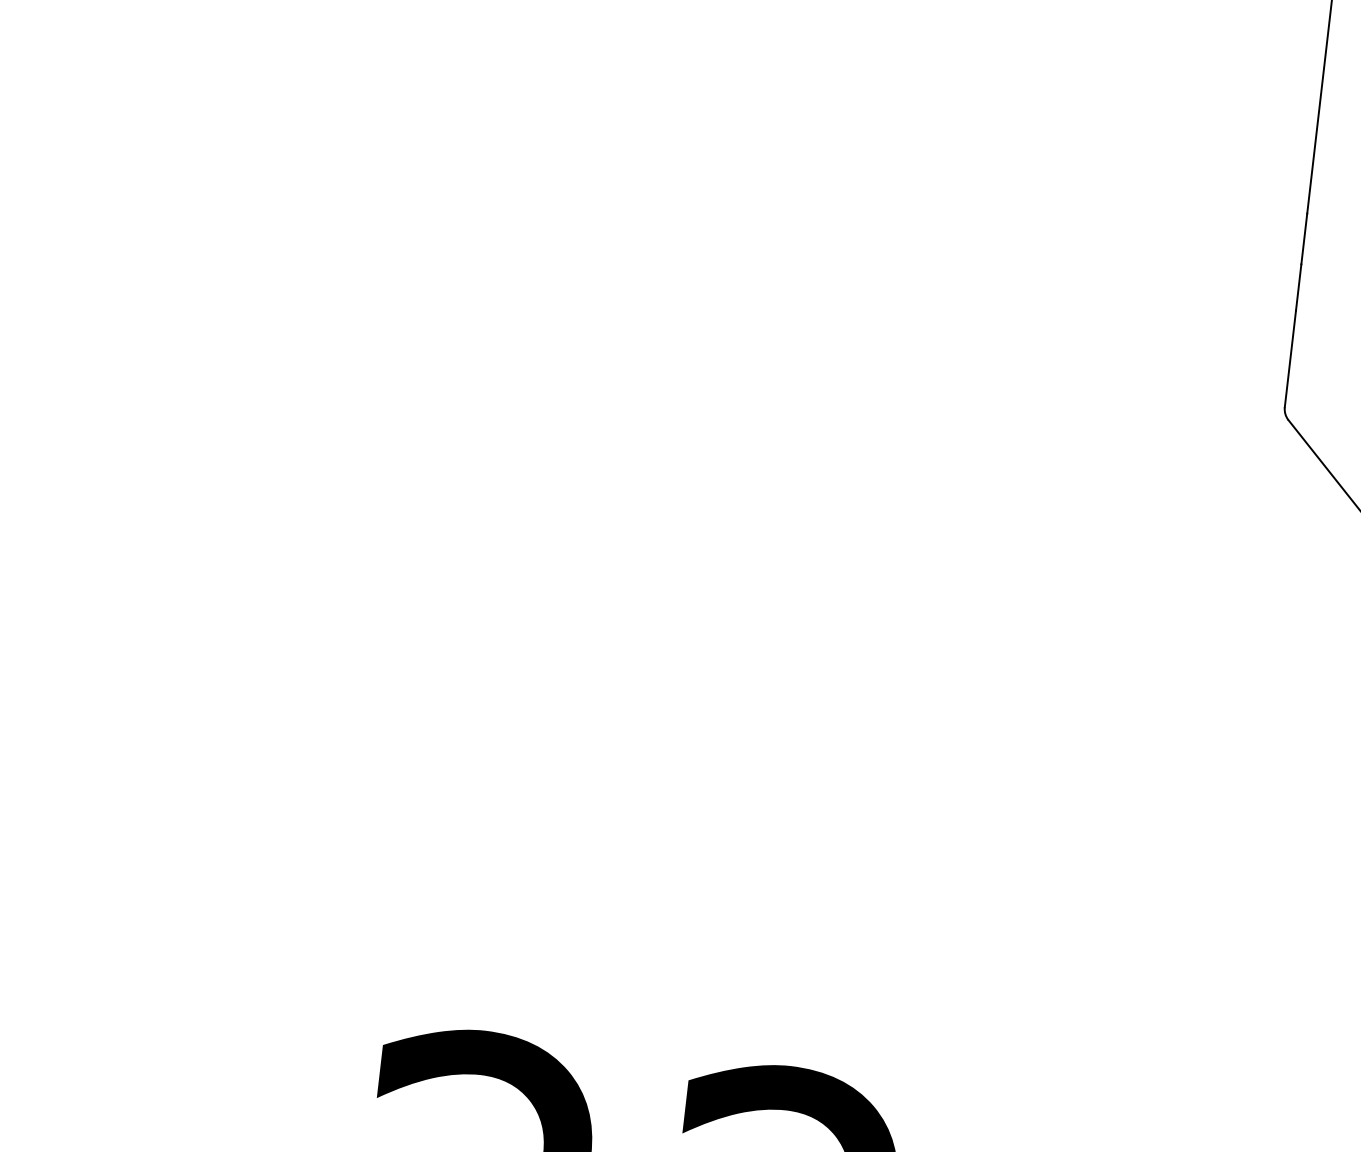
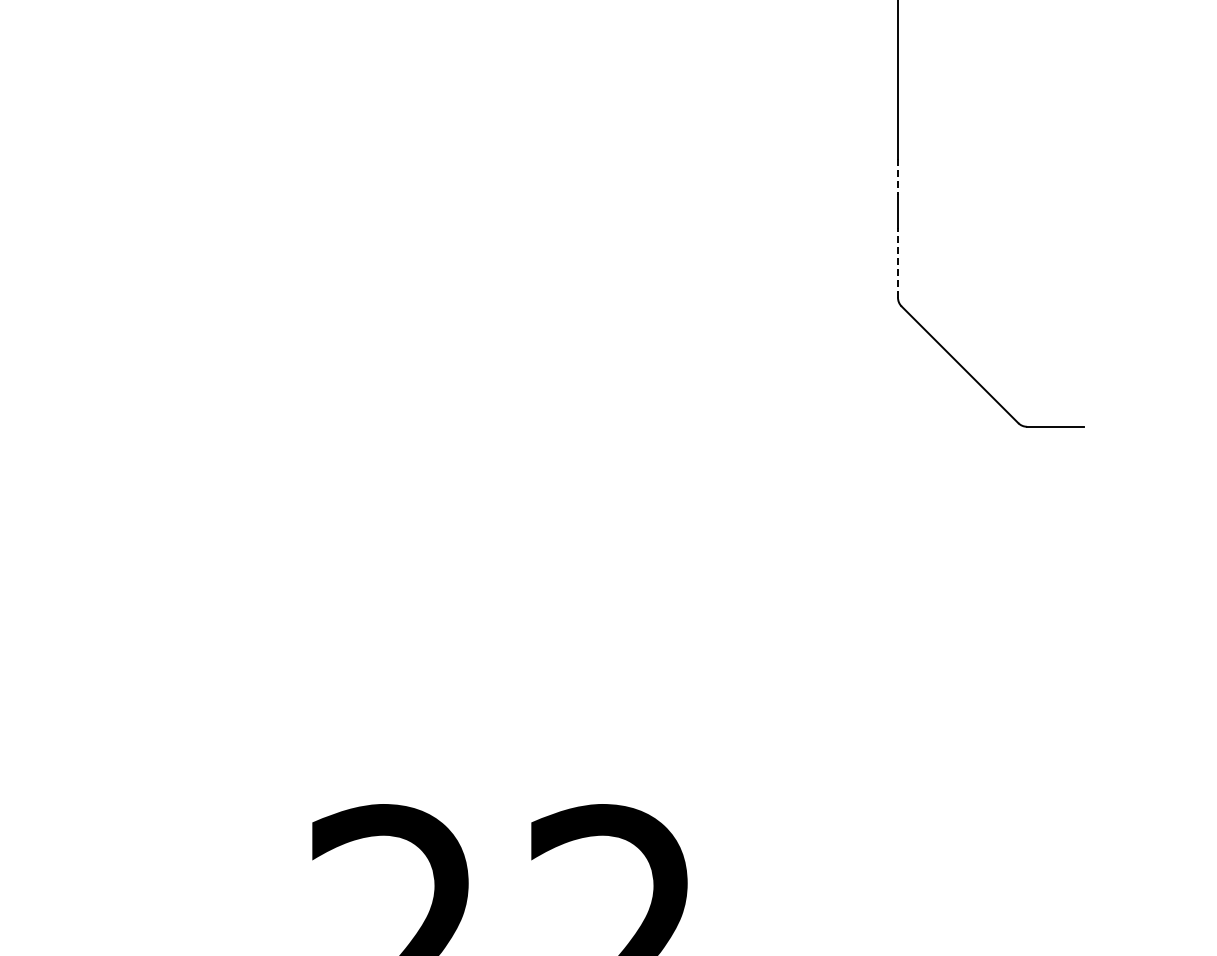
line: (1303, 239) -> (897, 177), solid -> dashed
line: (1289, 359) -> (897, 263), solid -> dashed

